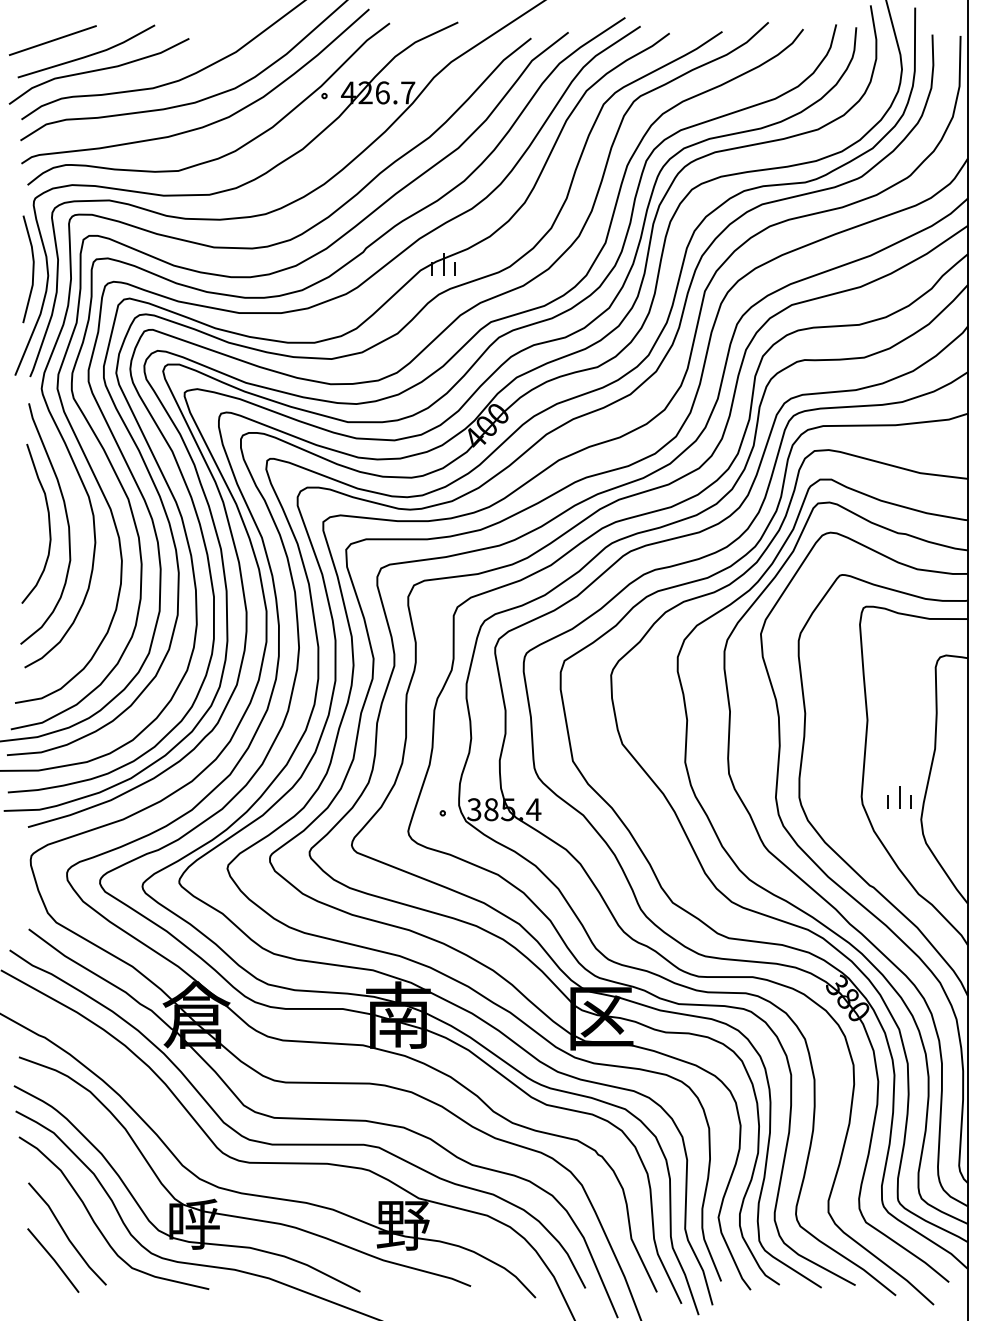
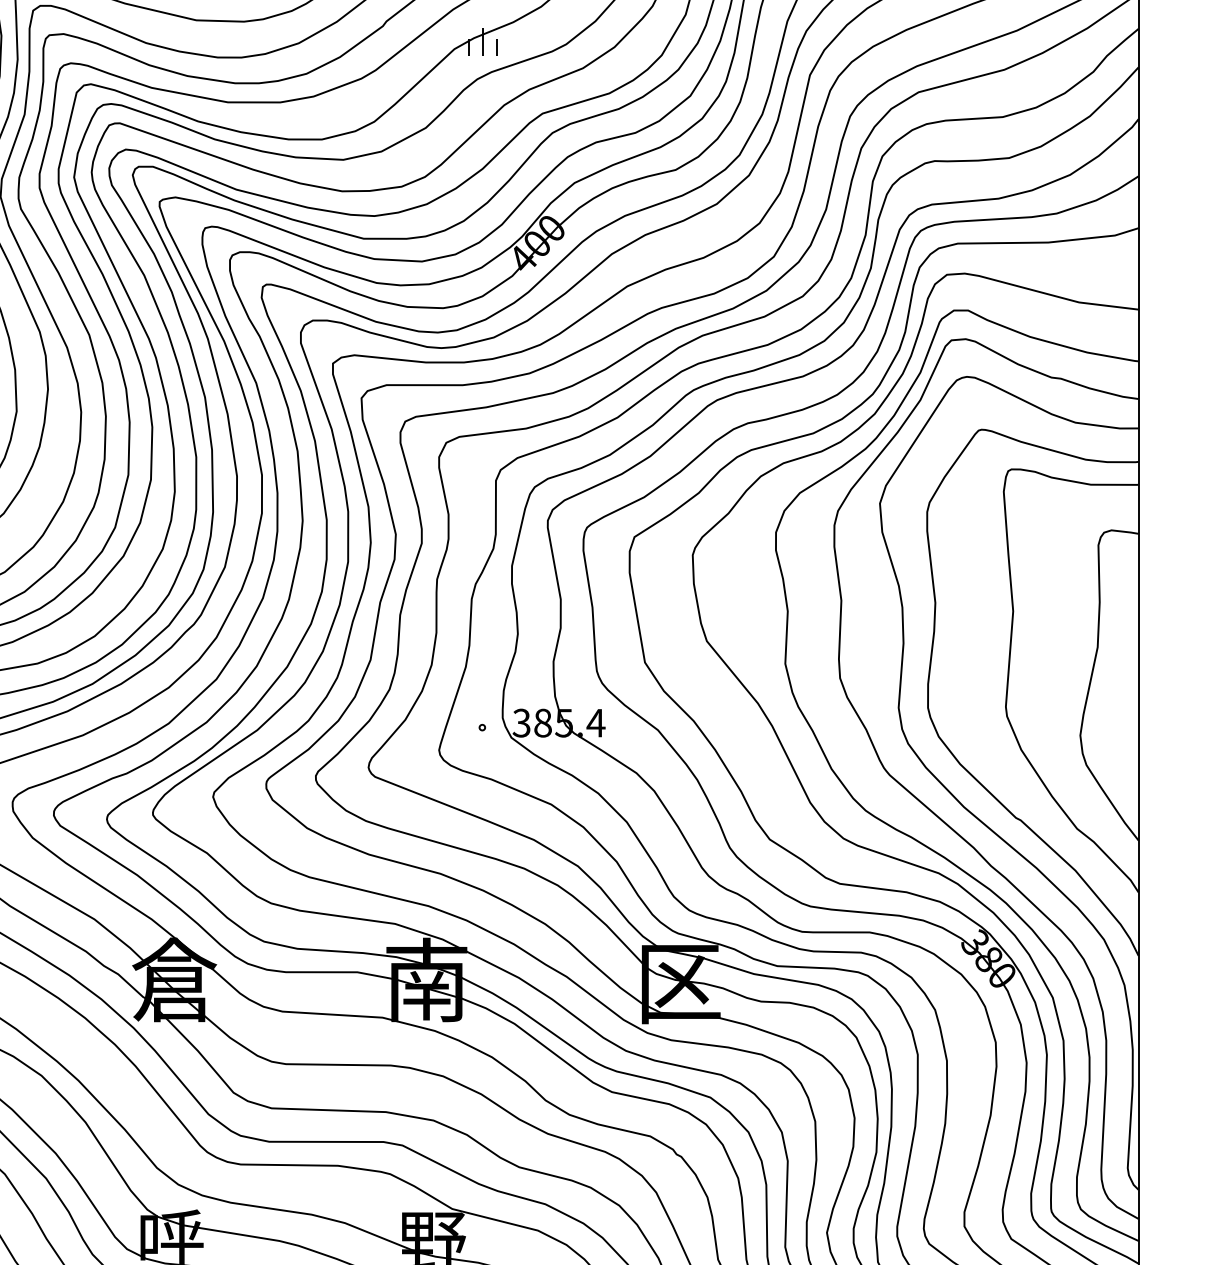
part: (899, 797) -> (1053, 707), removed

